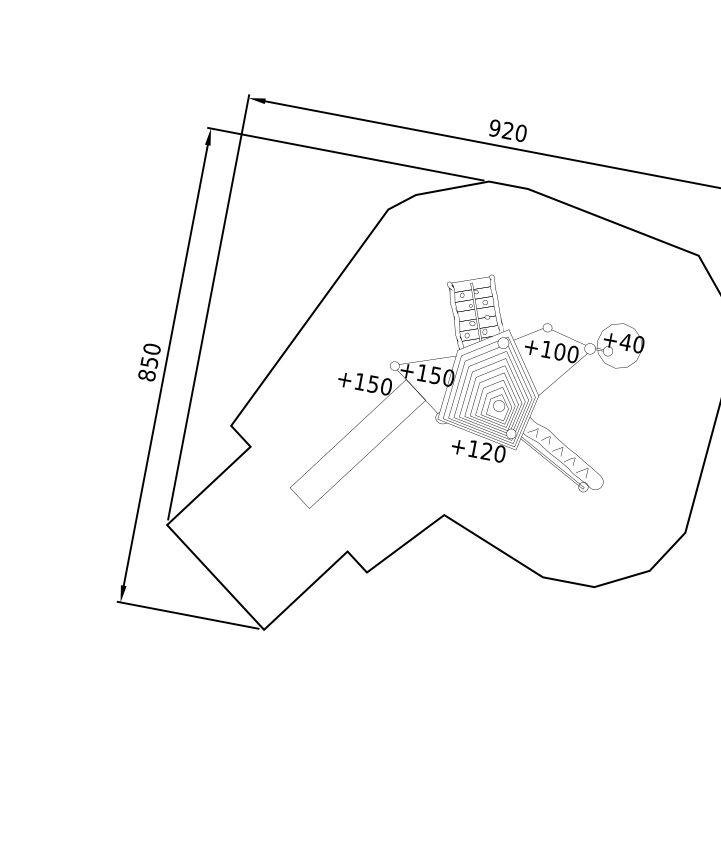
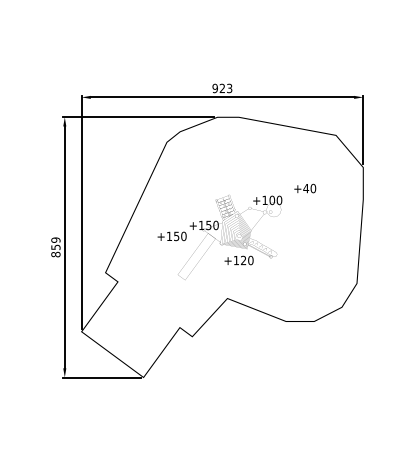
text: (520, 133) -> (229, 88), 920 -> 923
text: (151, 347) -> (55, 239), 850 -> 859
part: (469, 404) -> (229, 237), size x0.6

